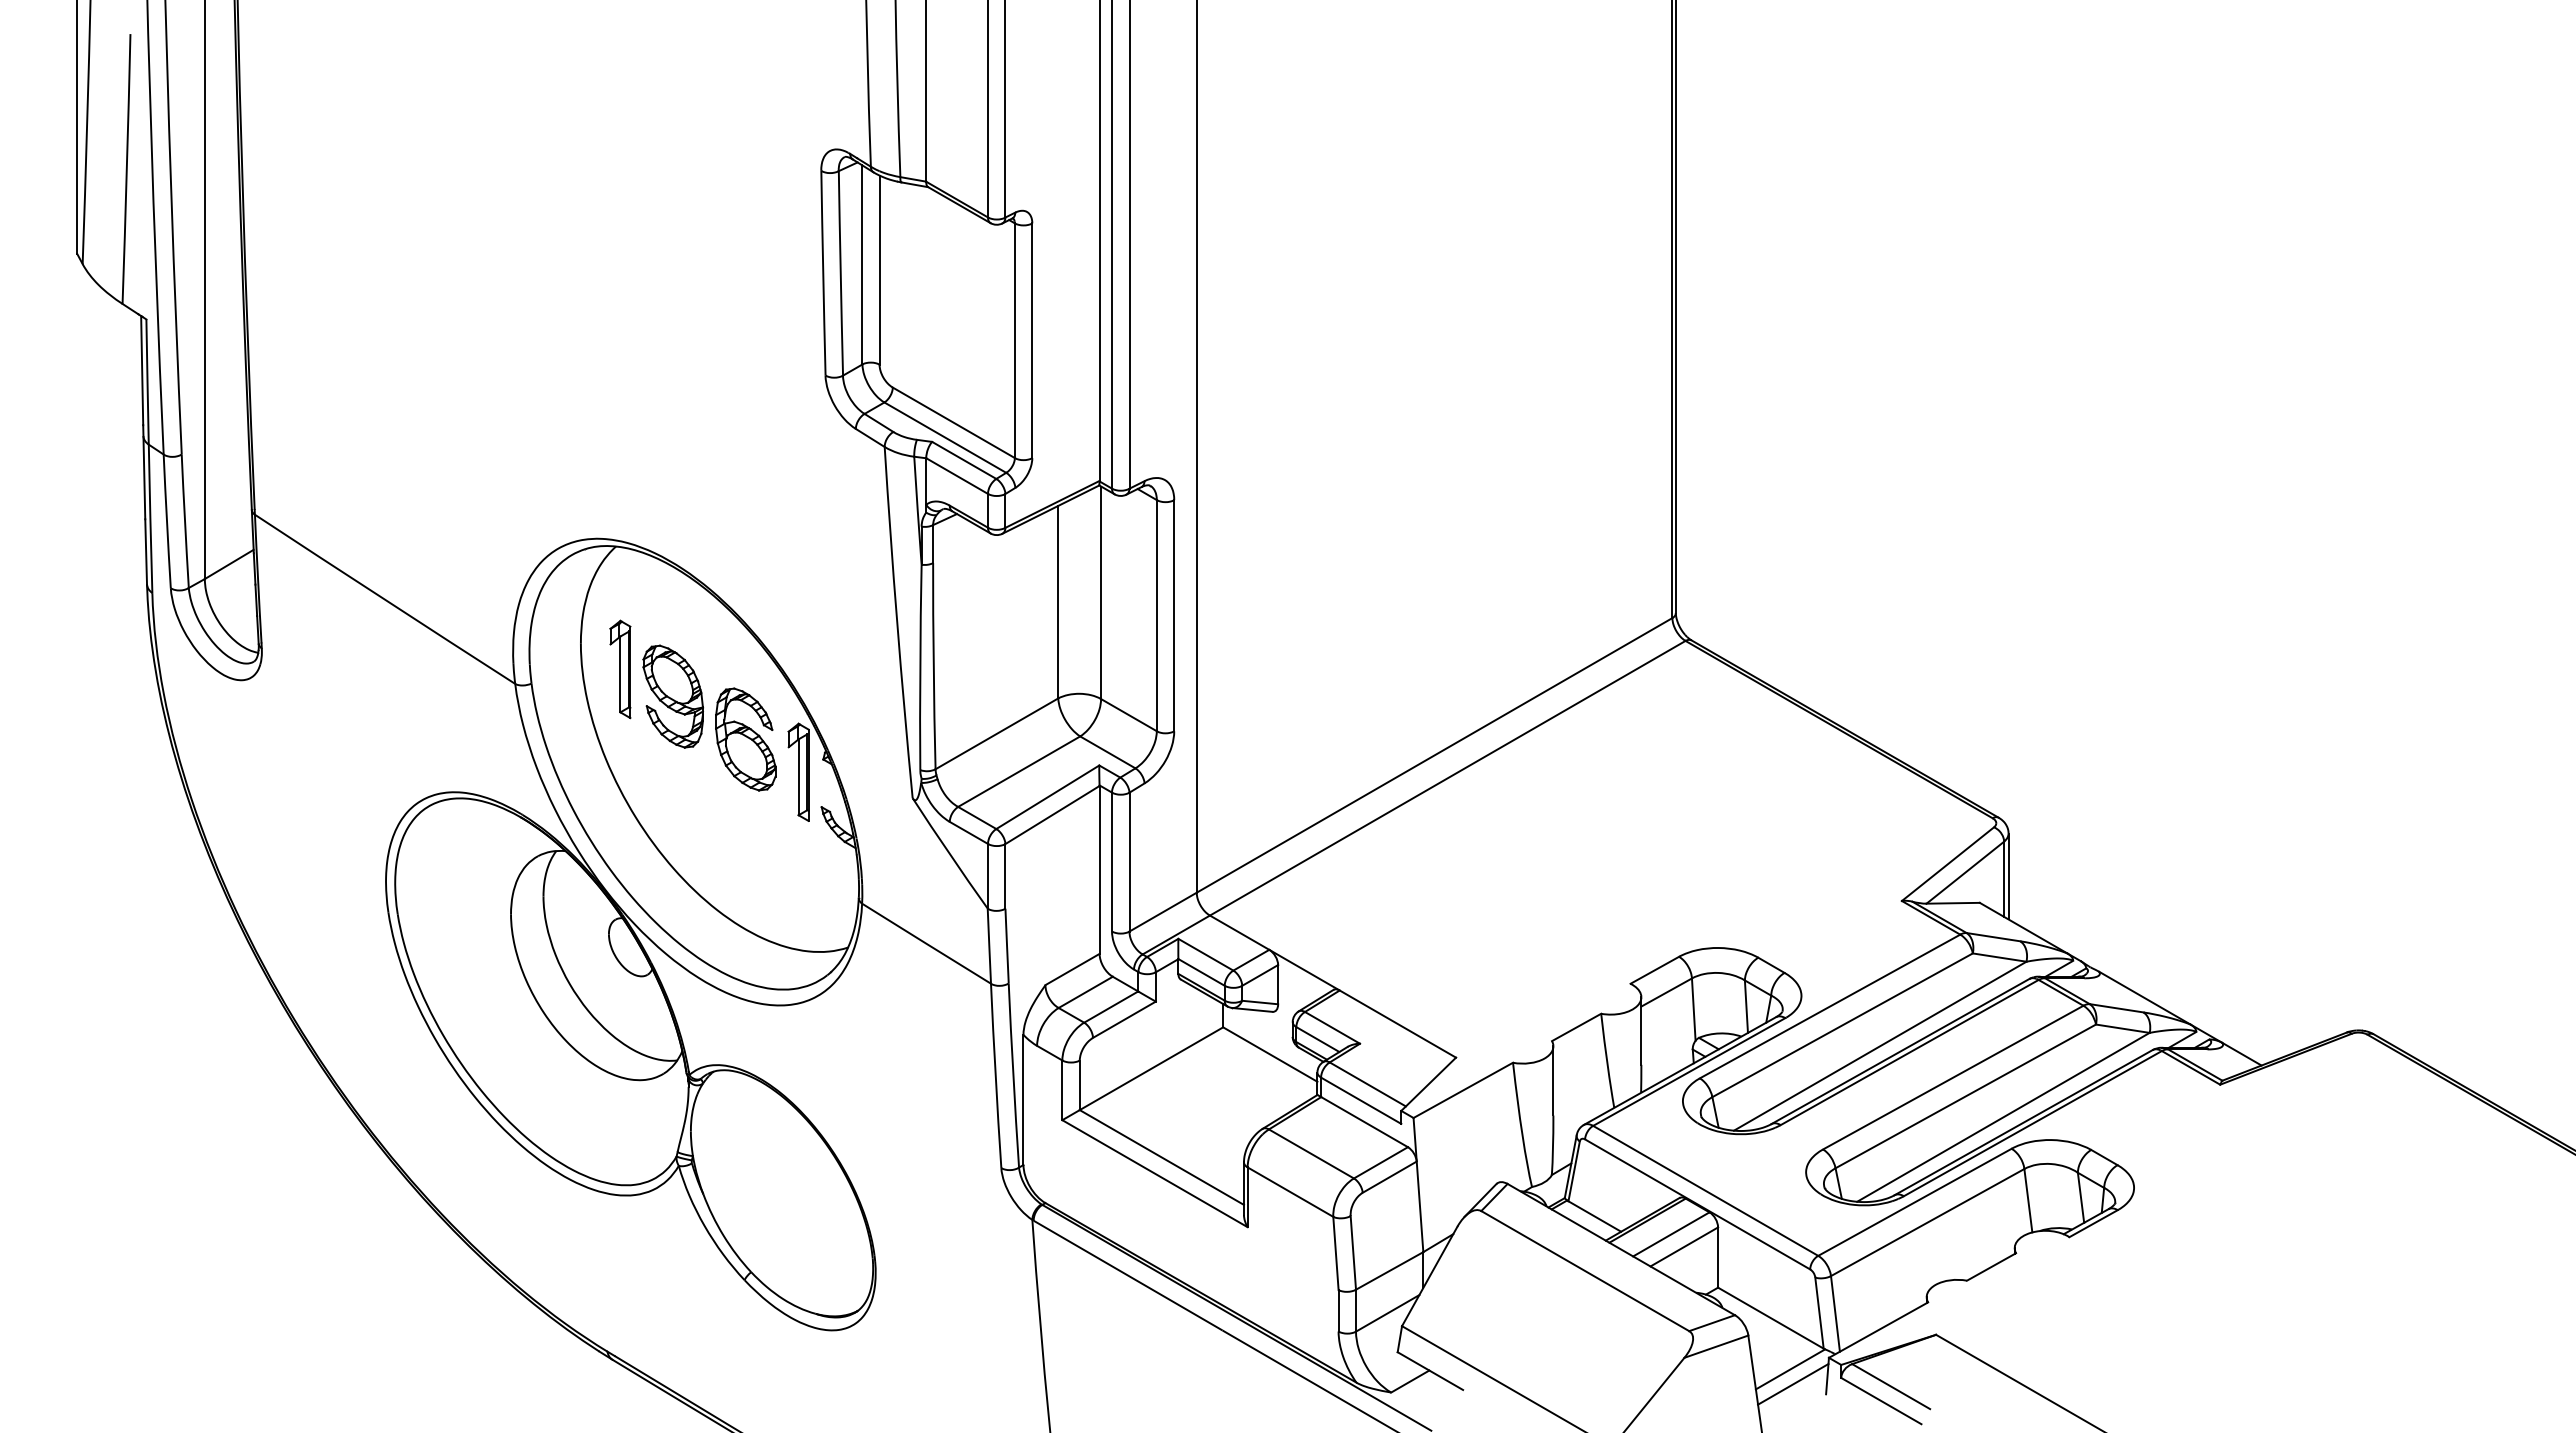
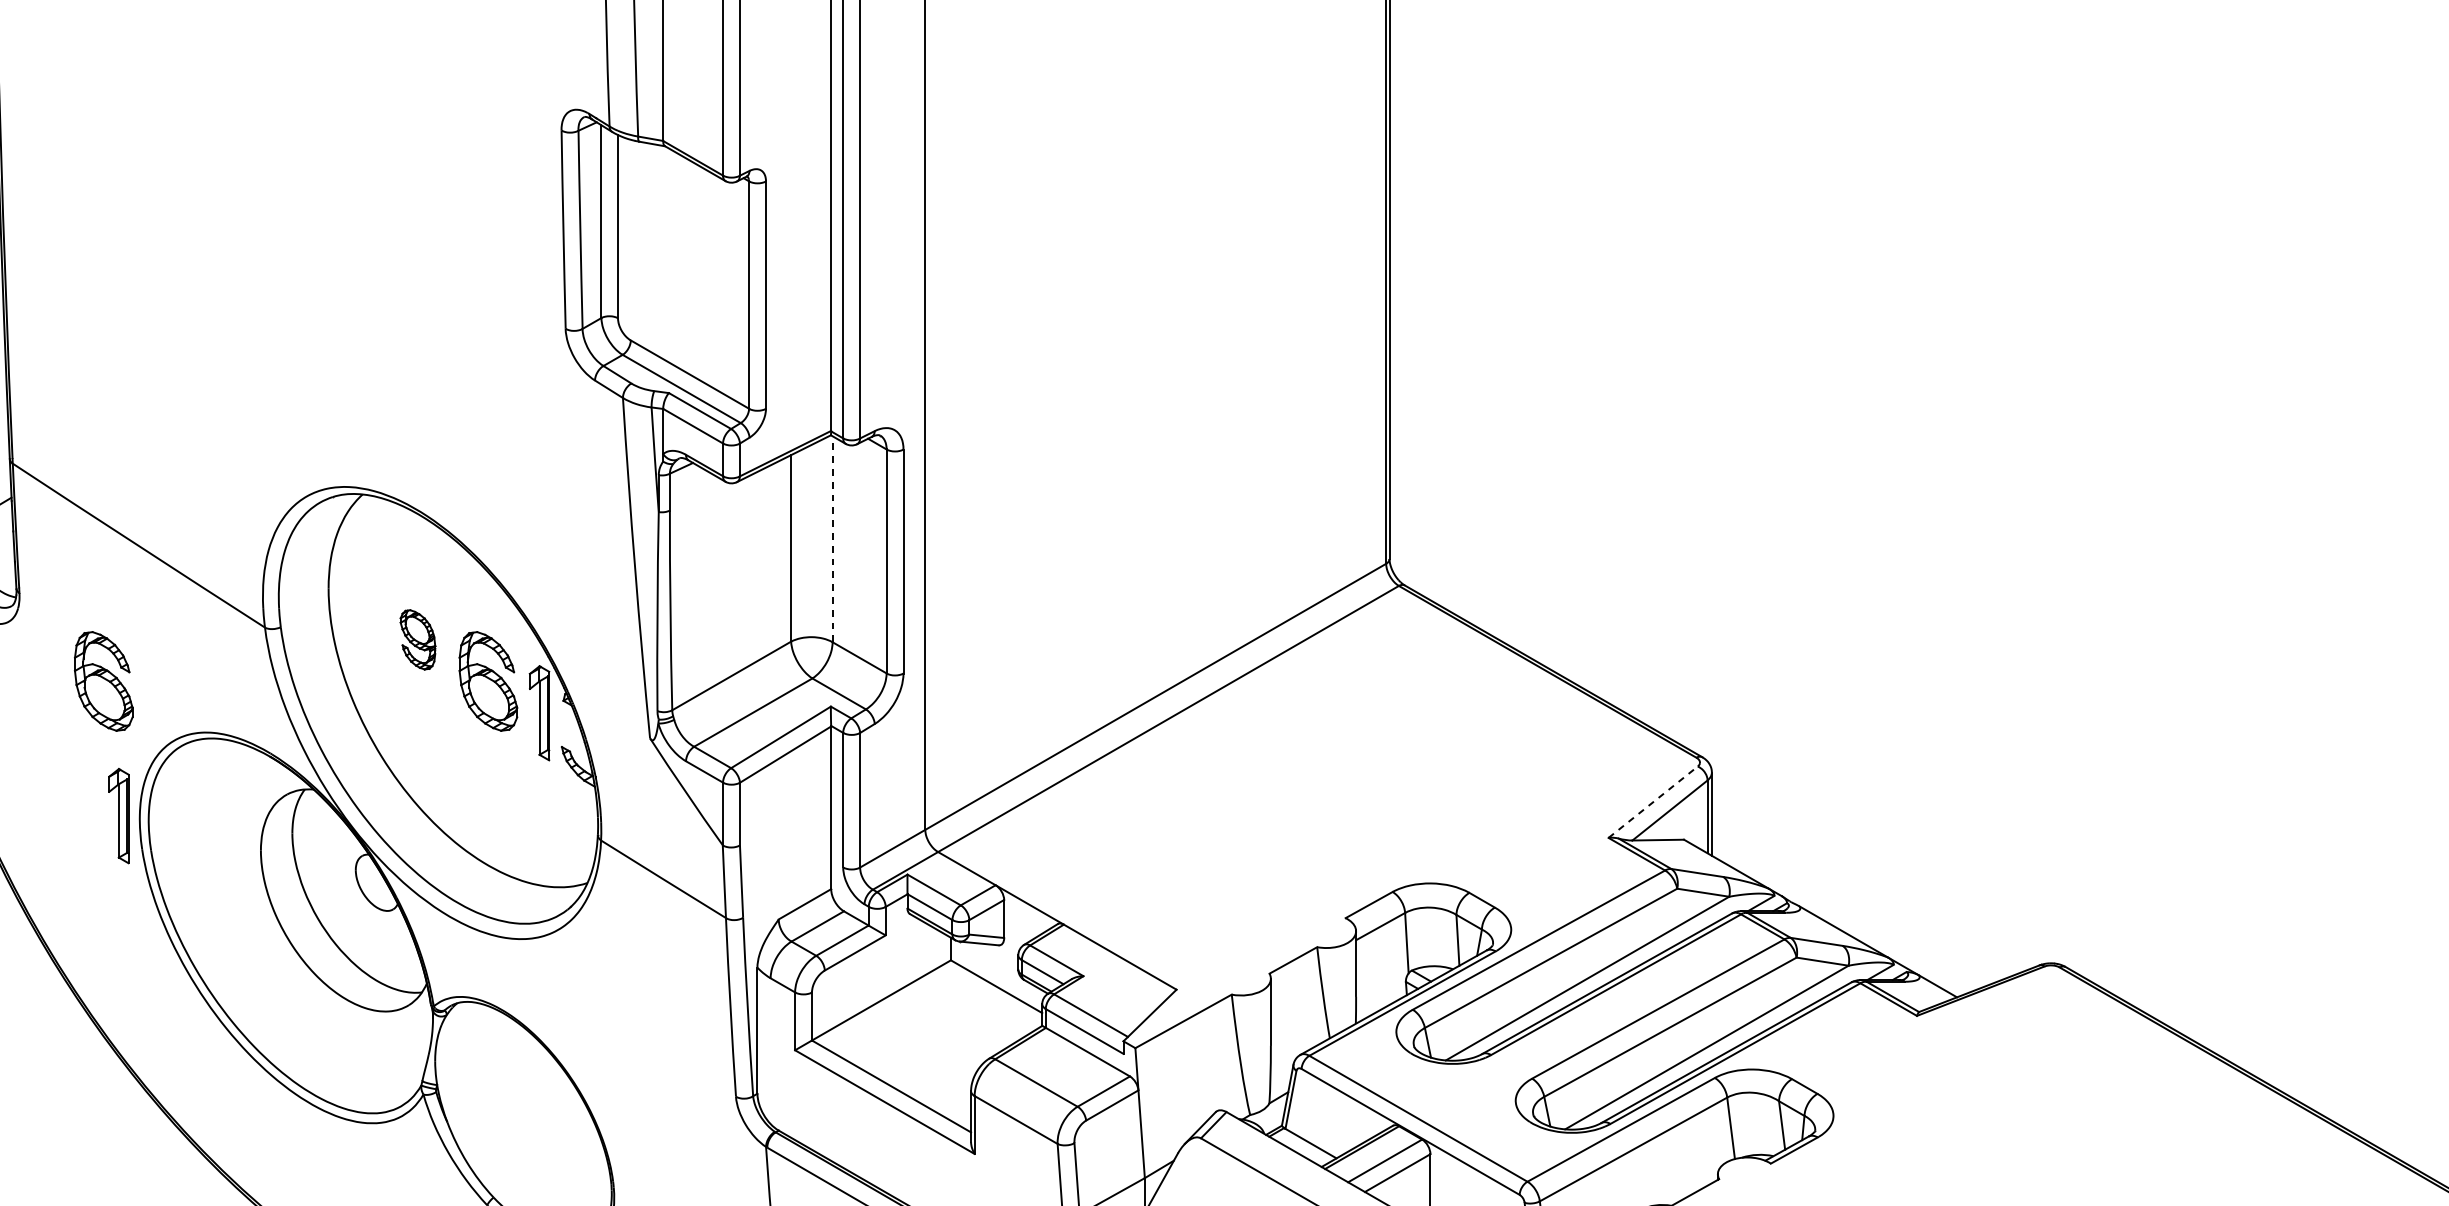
line: (1101, 592) -> (833, 539), solid -> dashed
part: (620, 669) -> (118, 816), moved
part: (672, 696) -> (417, 639), size x0.6
part: (348, 739) -> (103, 681), added
line: (1947, 864) -> (1652, 802), solid -> dashed

